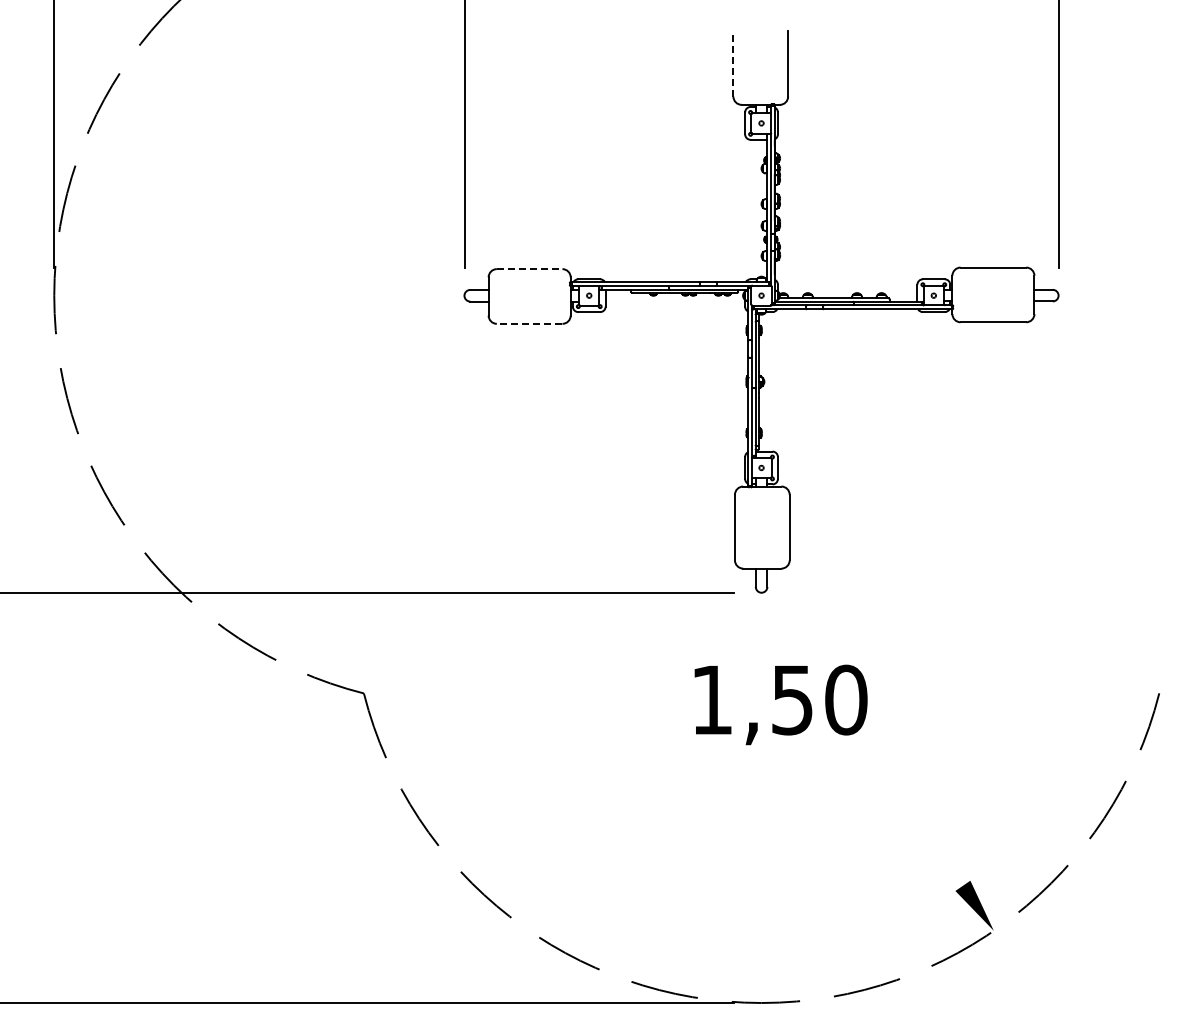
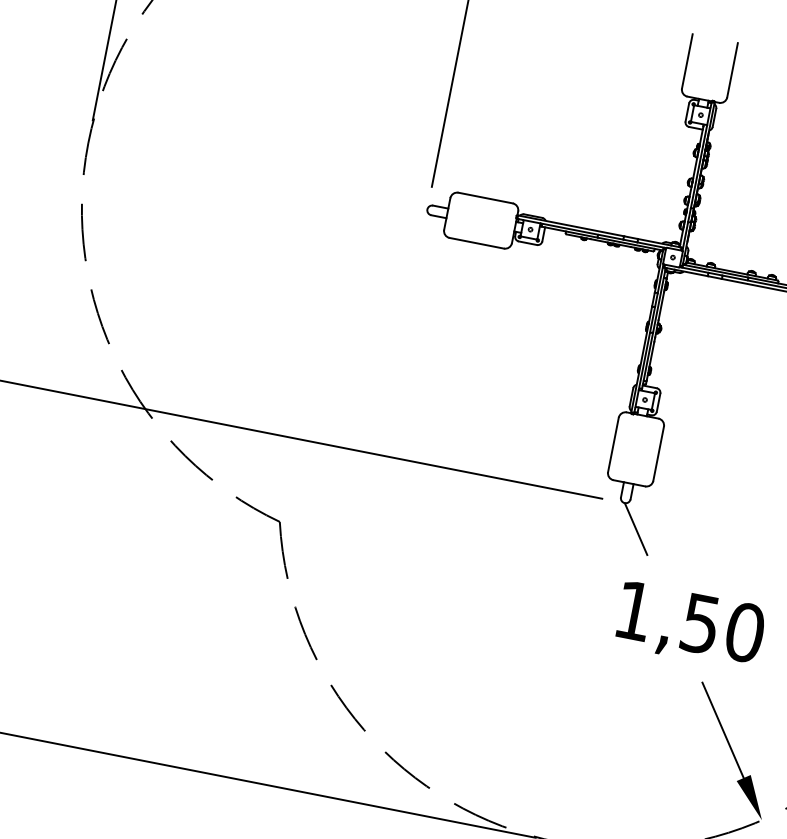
line: (733, 63) -> (687, 61), dashed -> solid
line: (529, 269) -> (485, 198), dashed -> solid
line: (529, 323) -> (476, 242), dashed -> solid
line: (780, 620) -> (635, 529), added
text: (780, 704) -> (690, 625), moved
line: (927, 834) -> (722, 729), added

